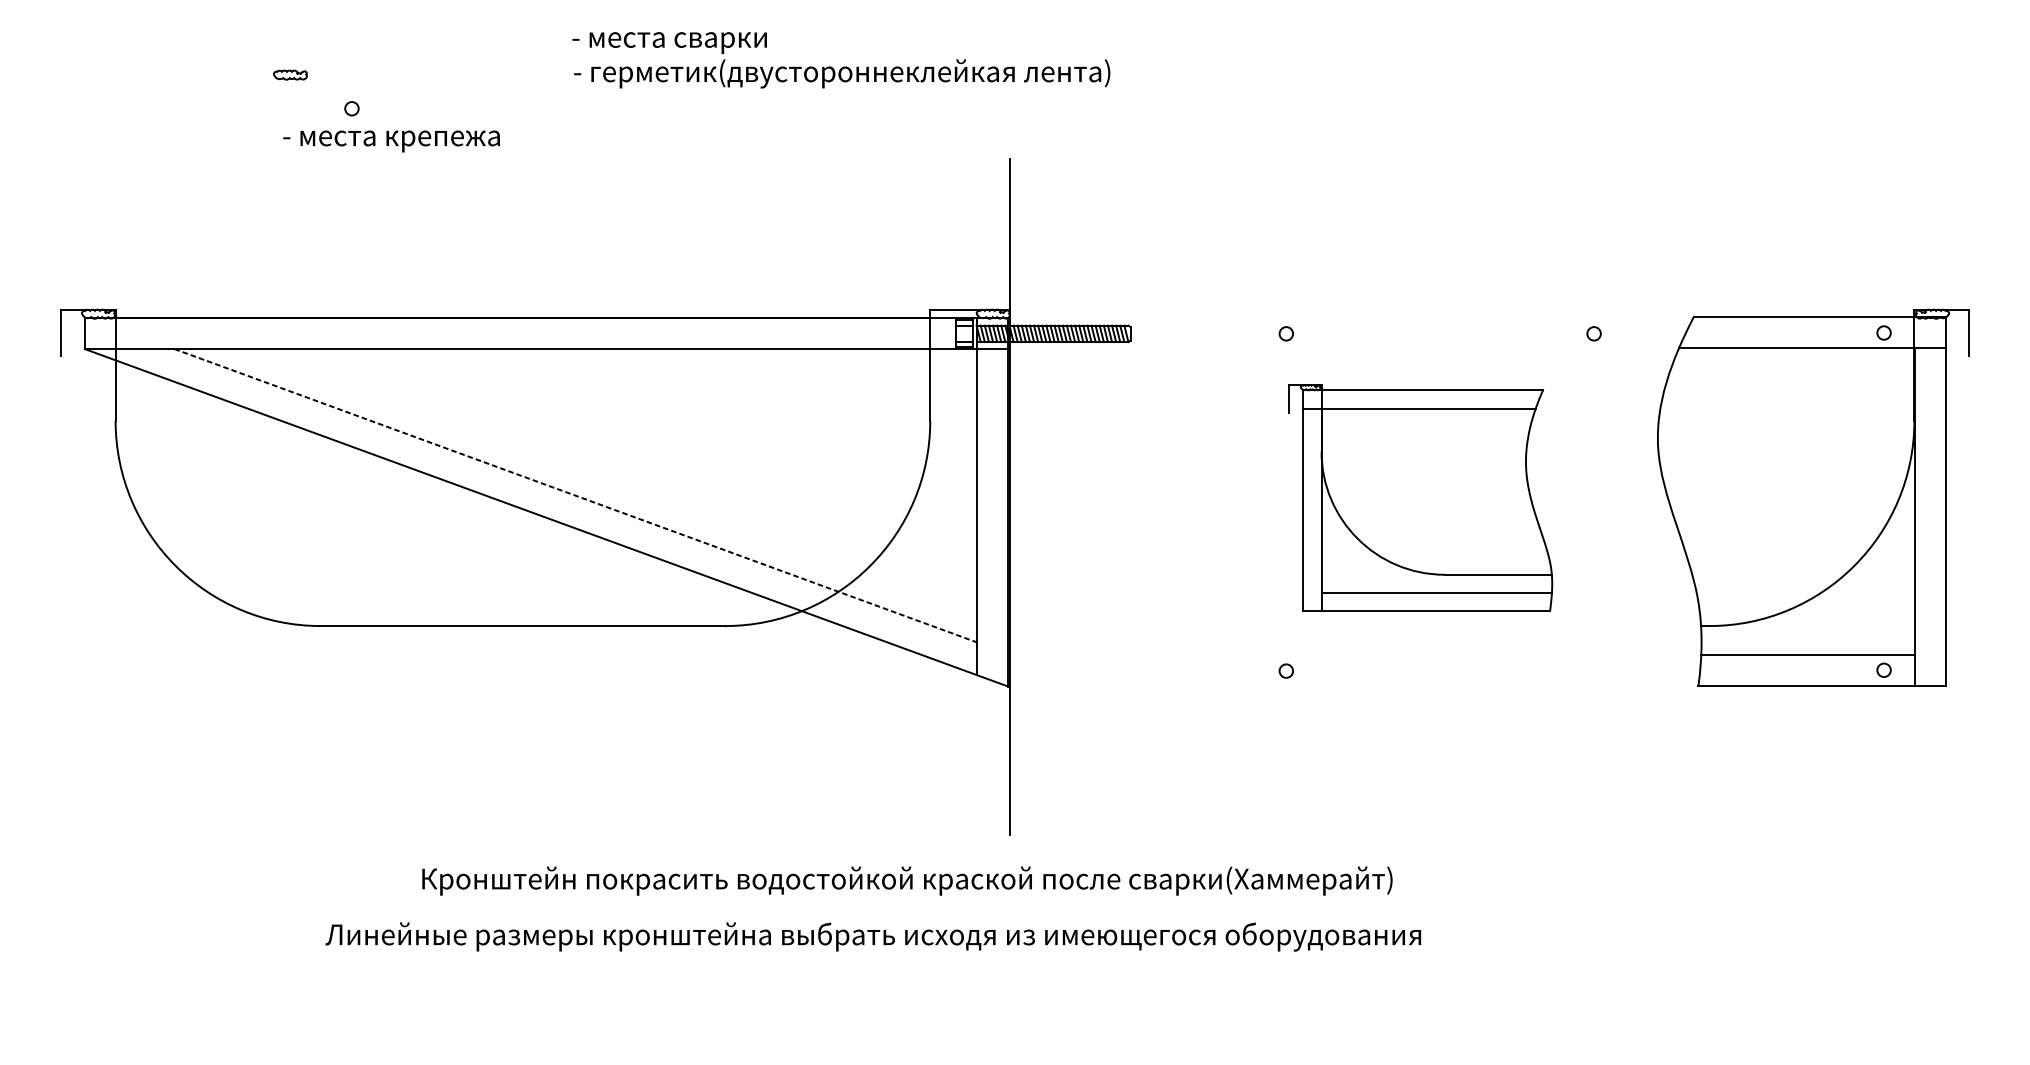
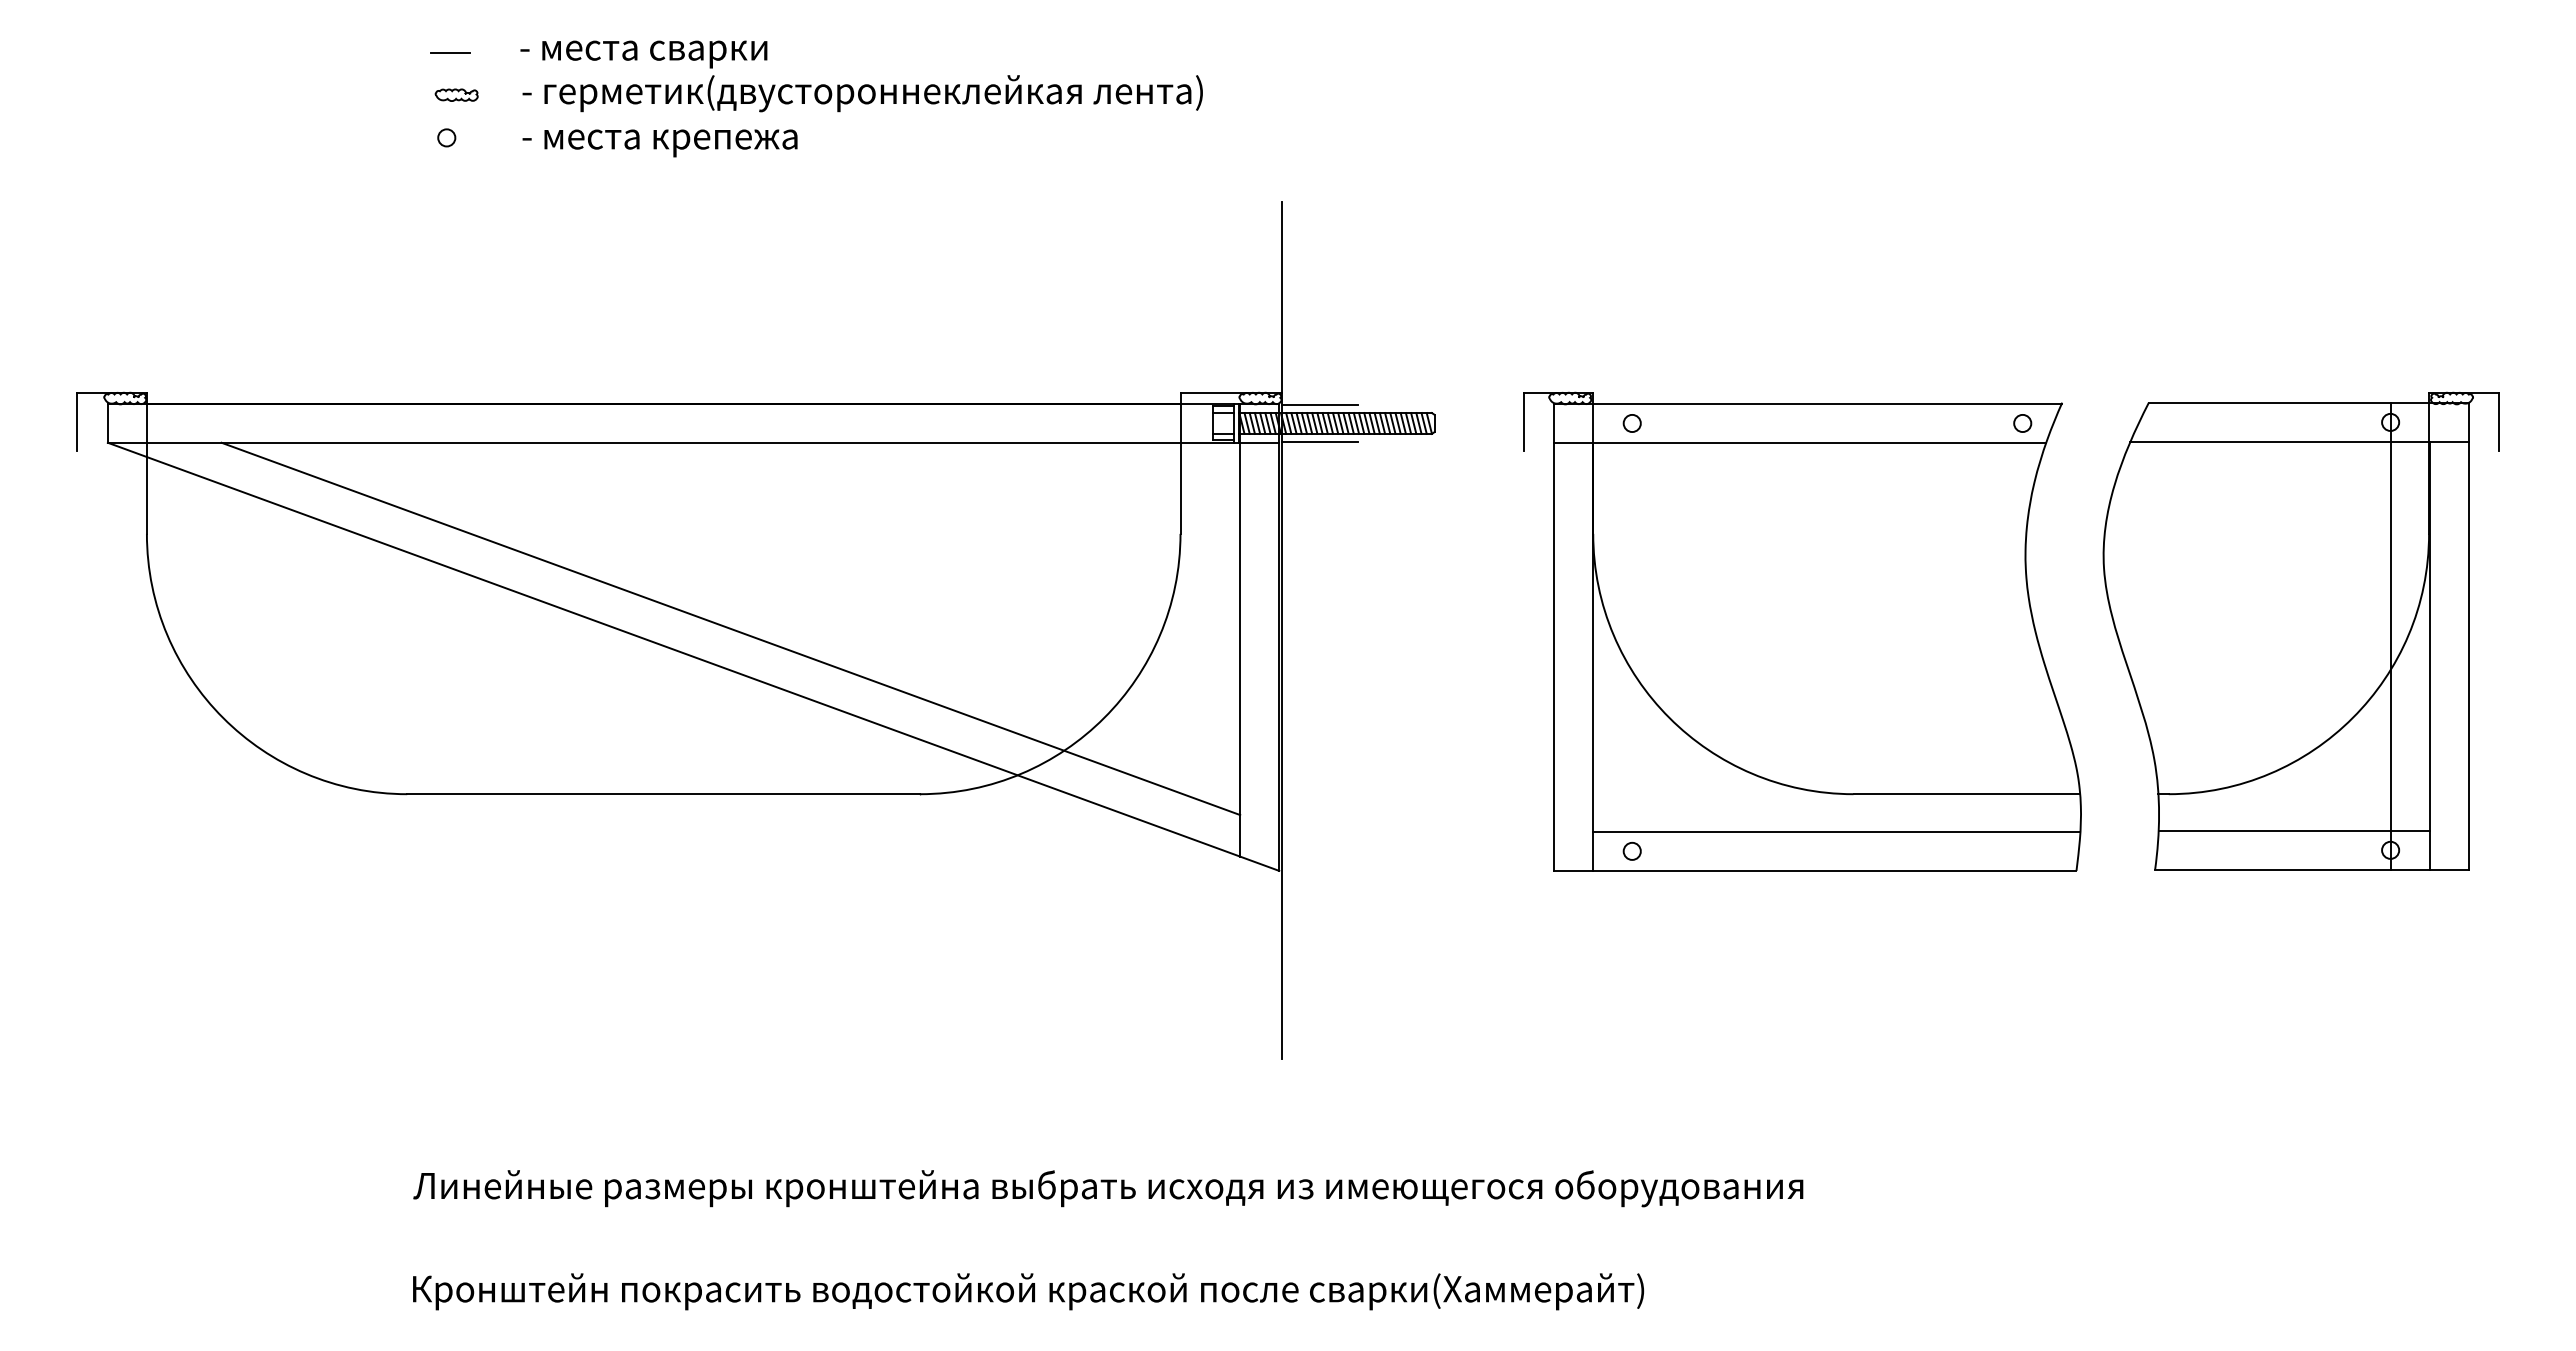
line: (354, 41) -> (449, 52), added
text: (841, 60) -> (861, 76), moved
part: (290, 74) -> (456, 94), moved
text: (391, 141) -> (659, 143), moved
line: (1039, 319) -> (1319, 405), added
line: (1039, 348) -> (1319, 441), added
line: (576, 496) -> (731, 629), dashed -> solid
part: (1420, 497) -> (1802, 631), size x1.67
line: (1883, 500) -> (2390, 635), added
text: (907, 880) -> (1028, 1291), moved

